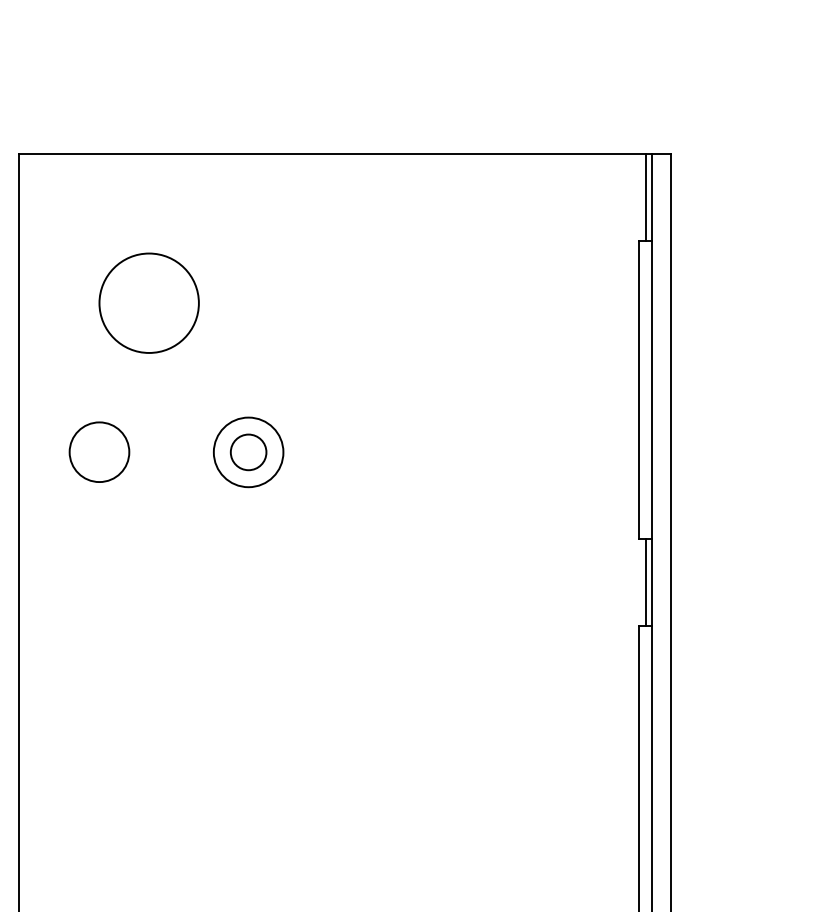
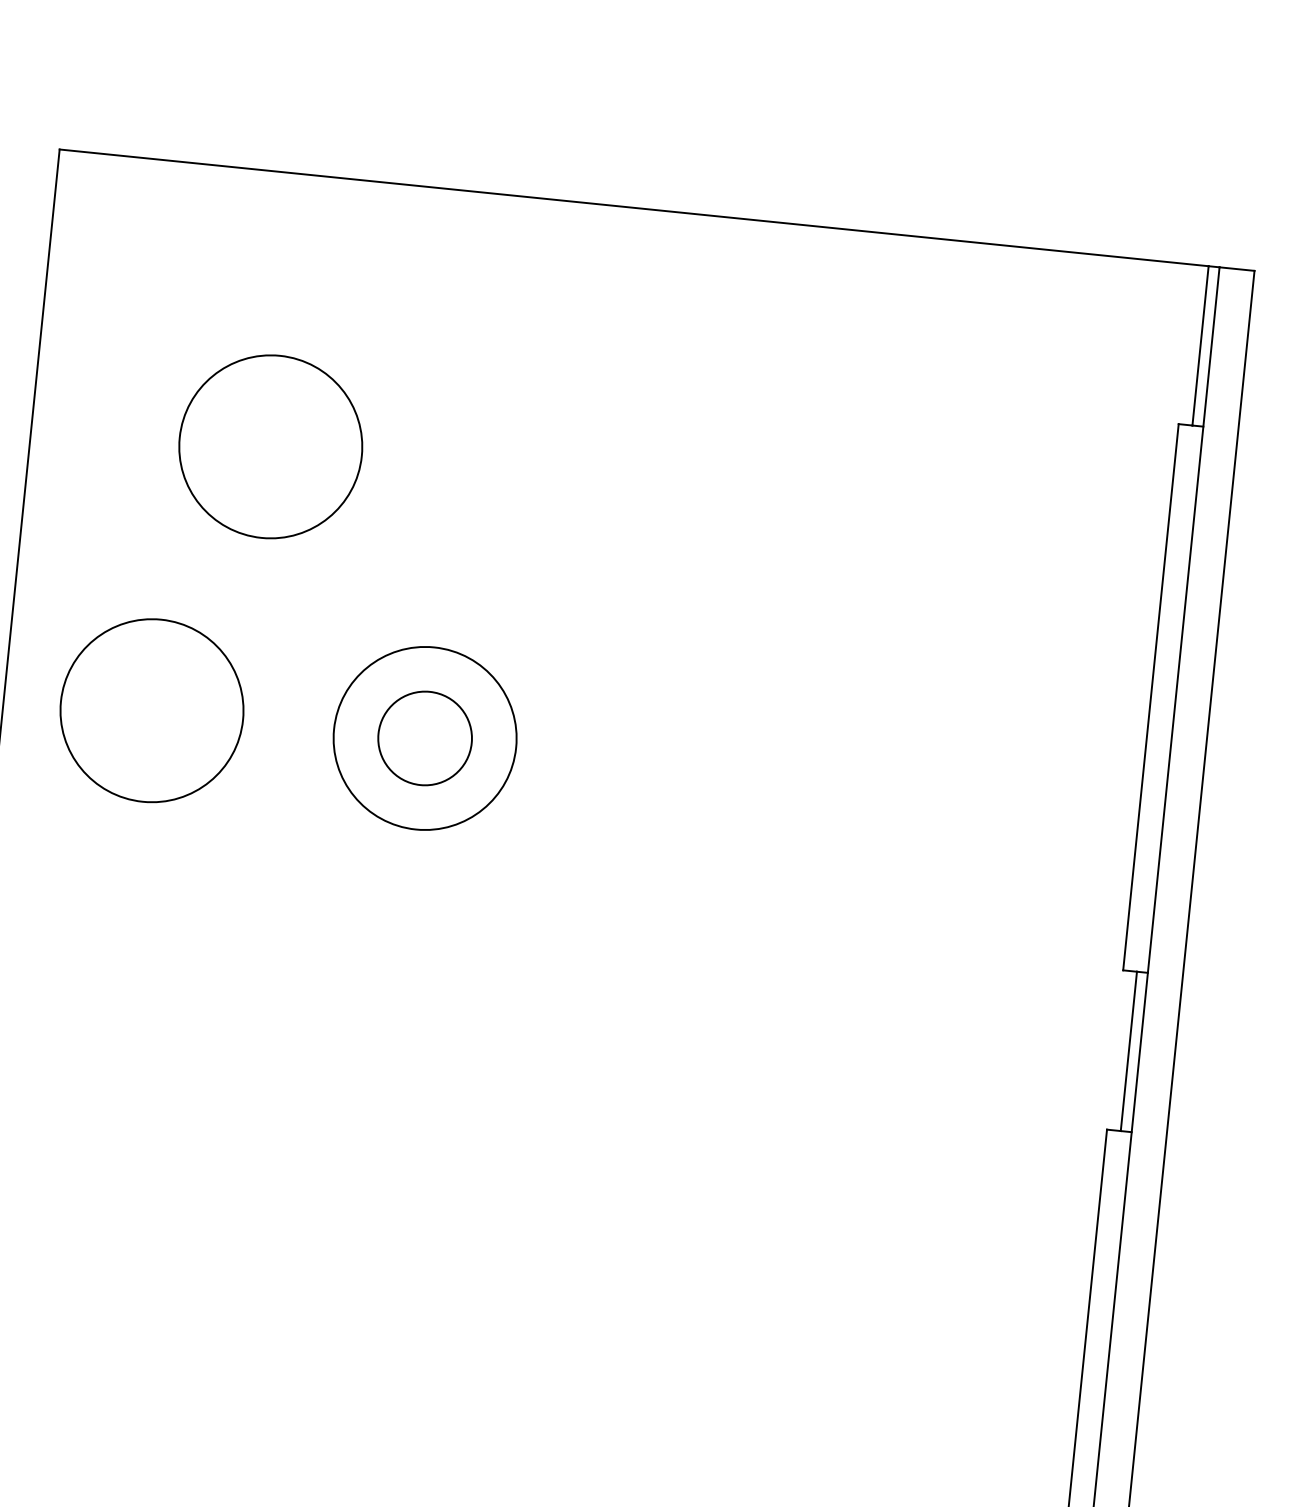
circle: (99, 451) -> (152, 709), size x1.67
circle: (248, 451) -> (425, 736), size x1.43
circle: (248, 452) -> (424, 738), size x1.43

